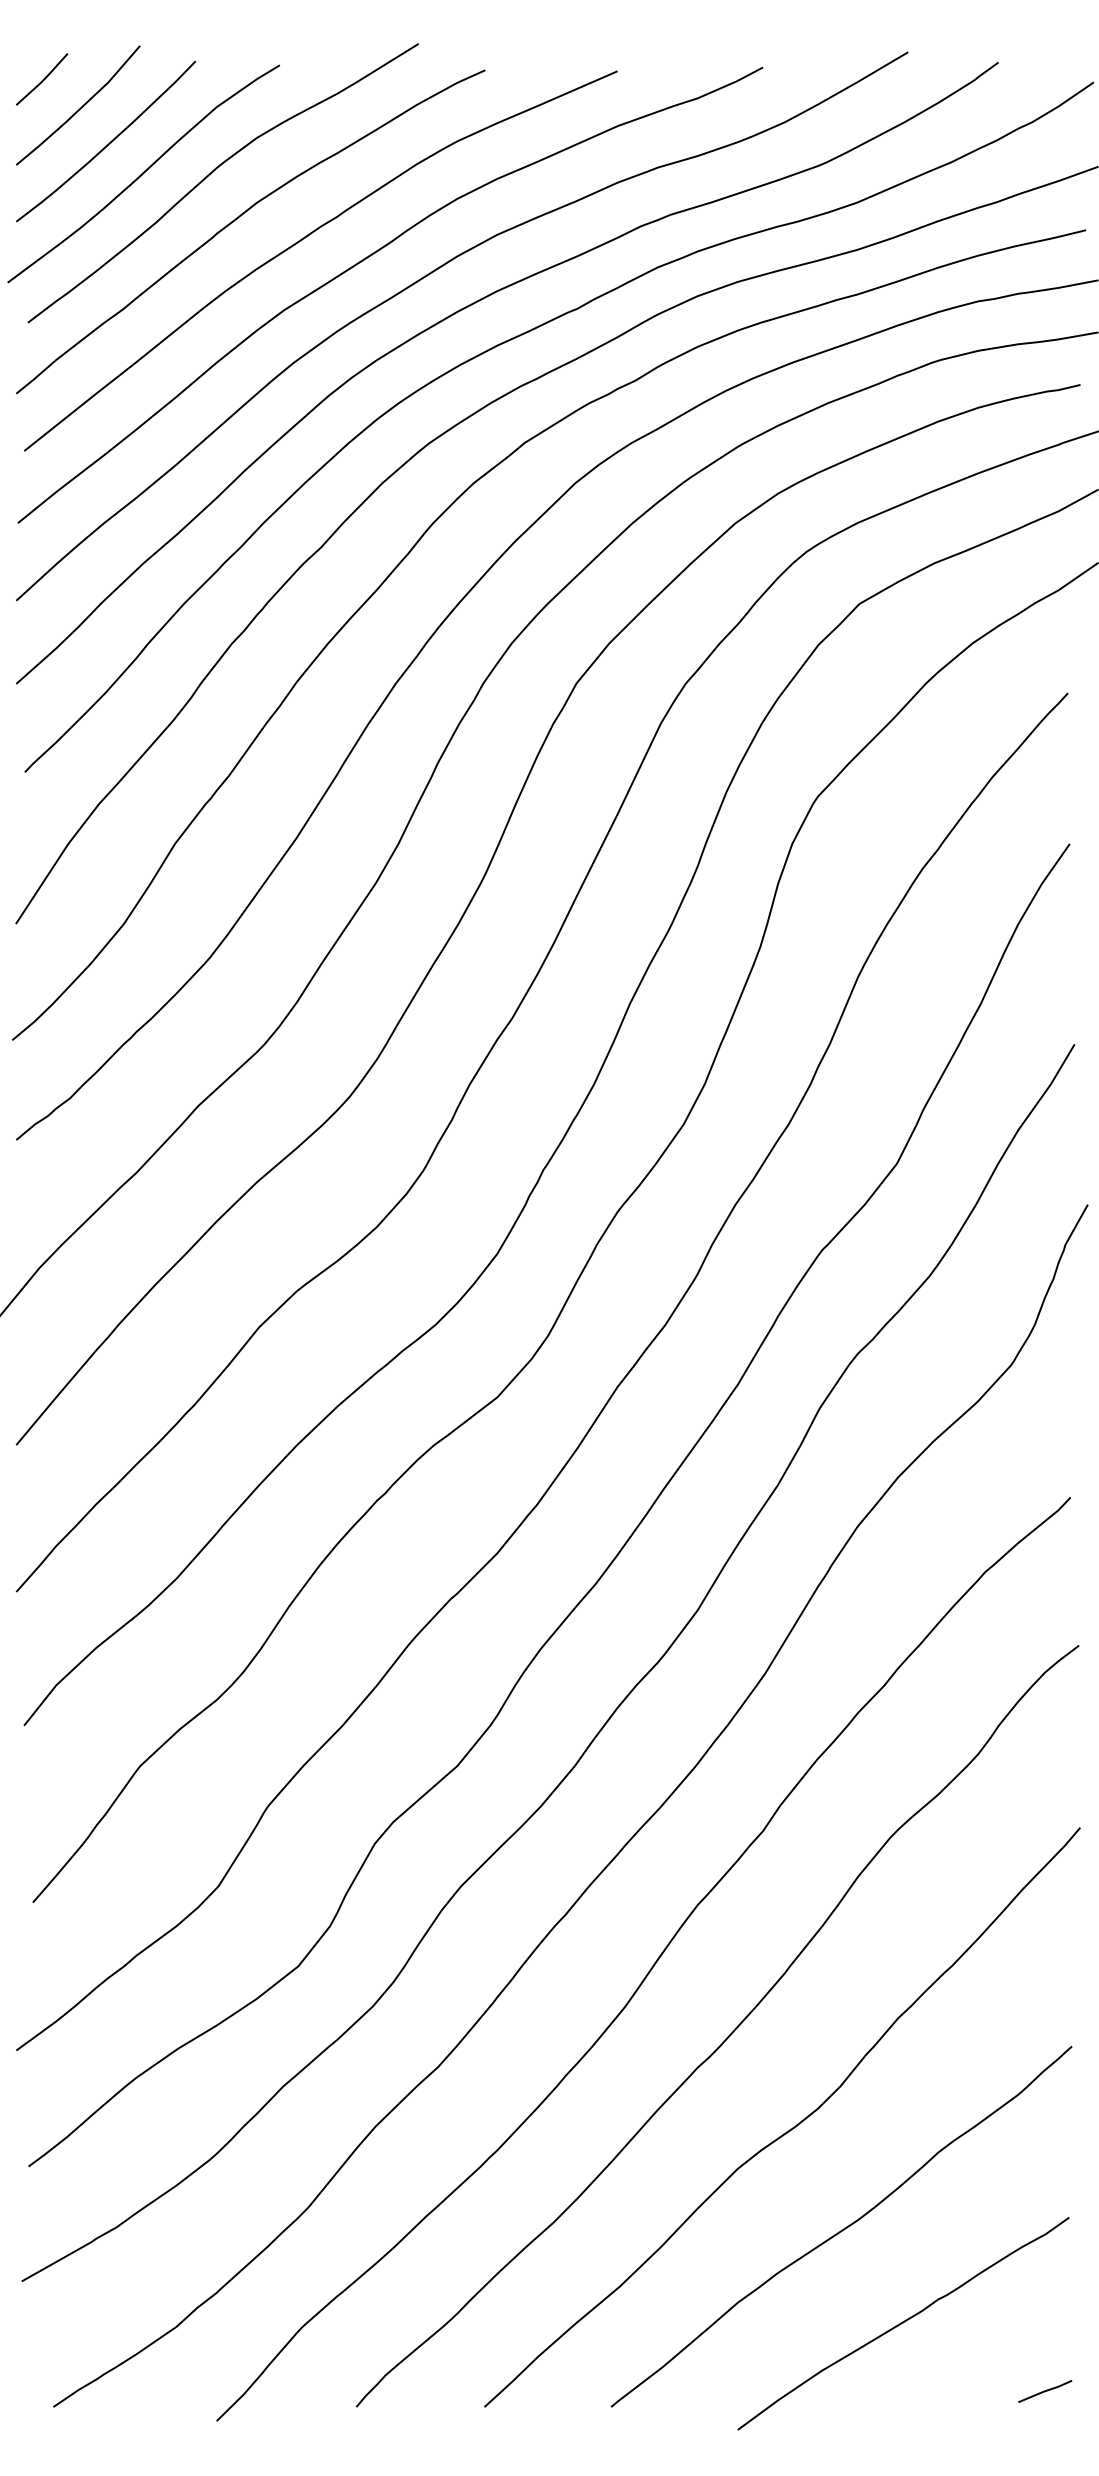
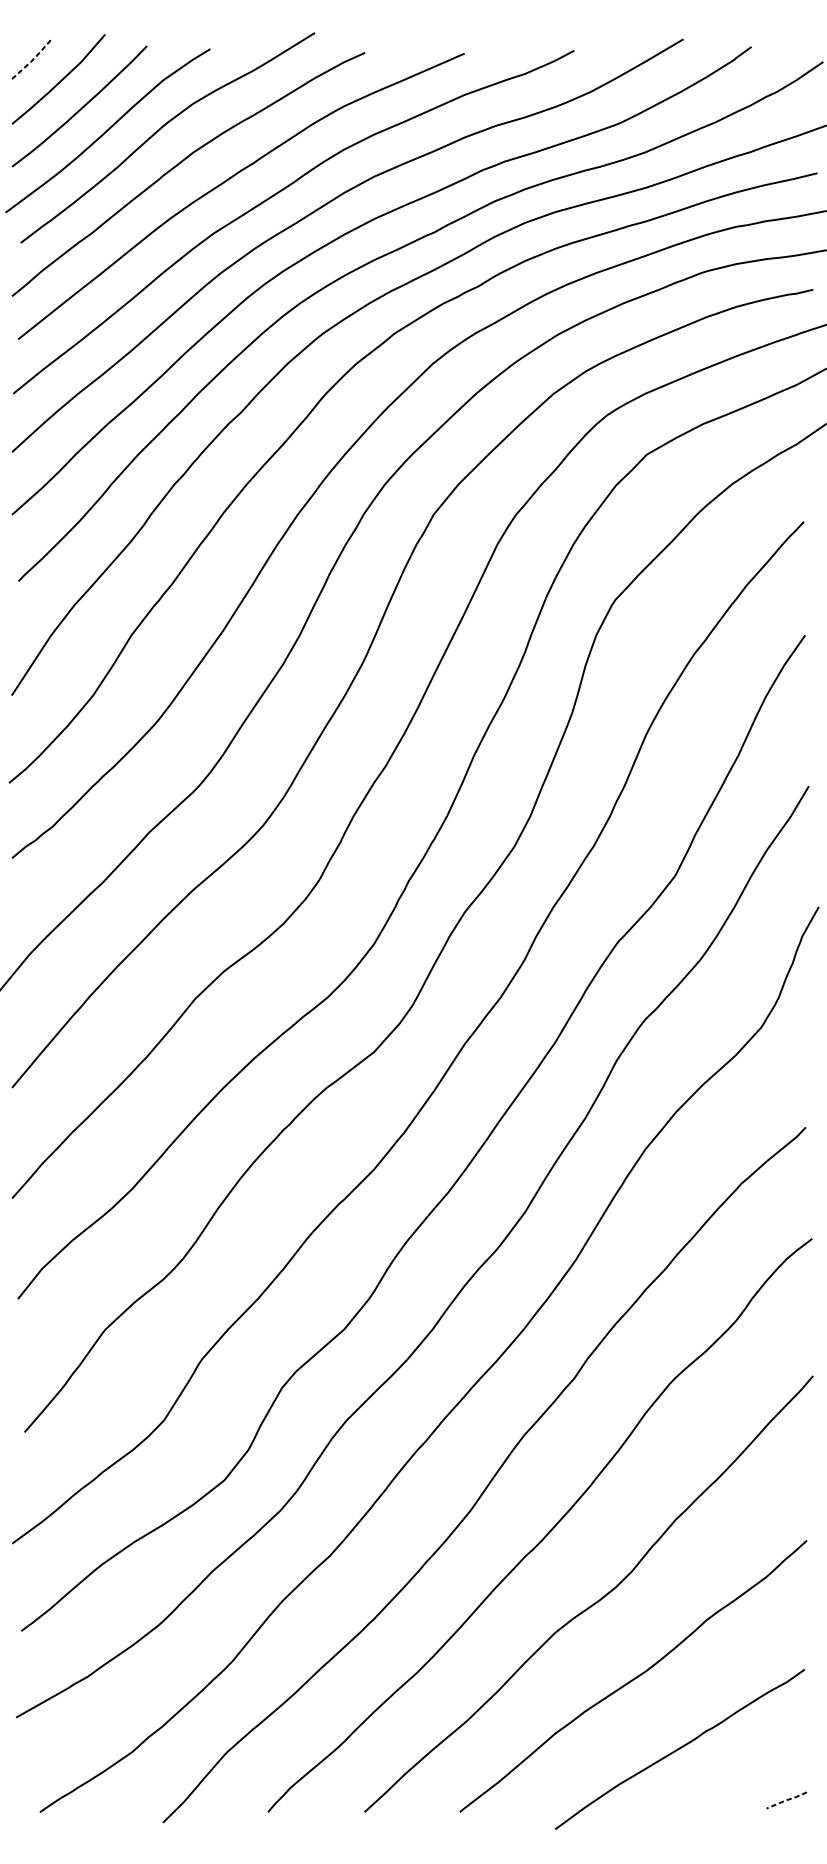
line: (42, 80) -> (31, 60), solid -> dashed
line: (1045, 2391) -> (786, 1800), solid -> dashed

